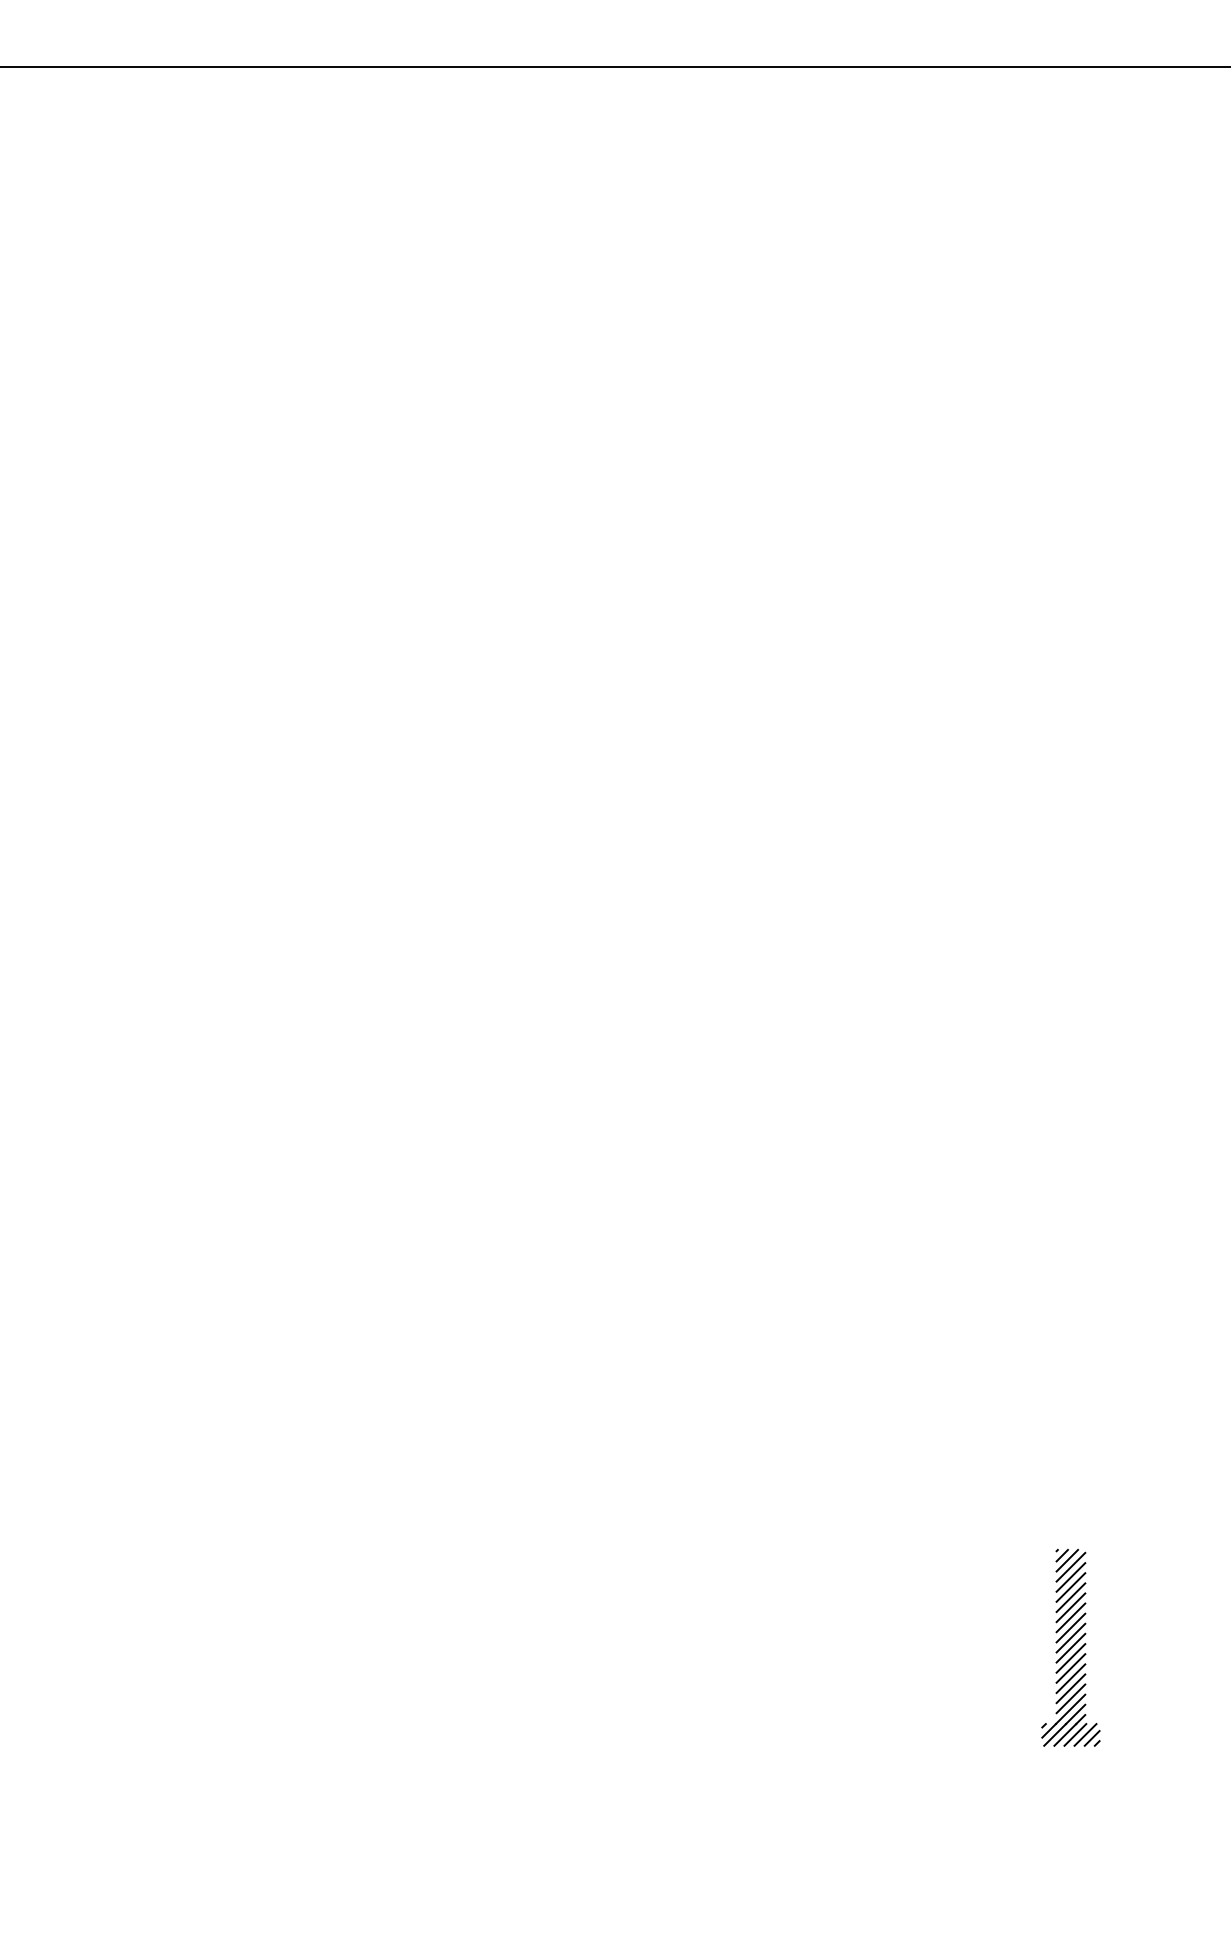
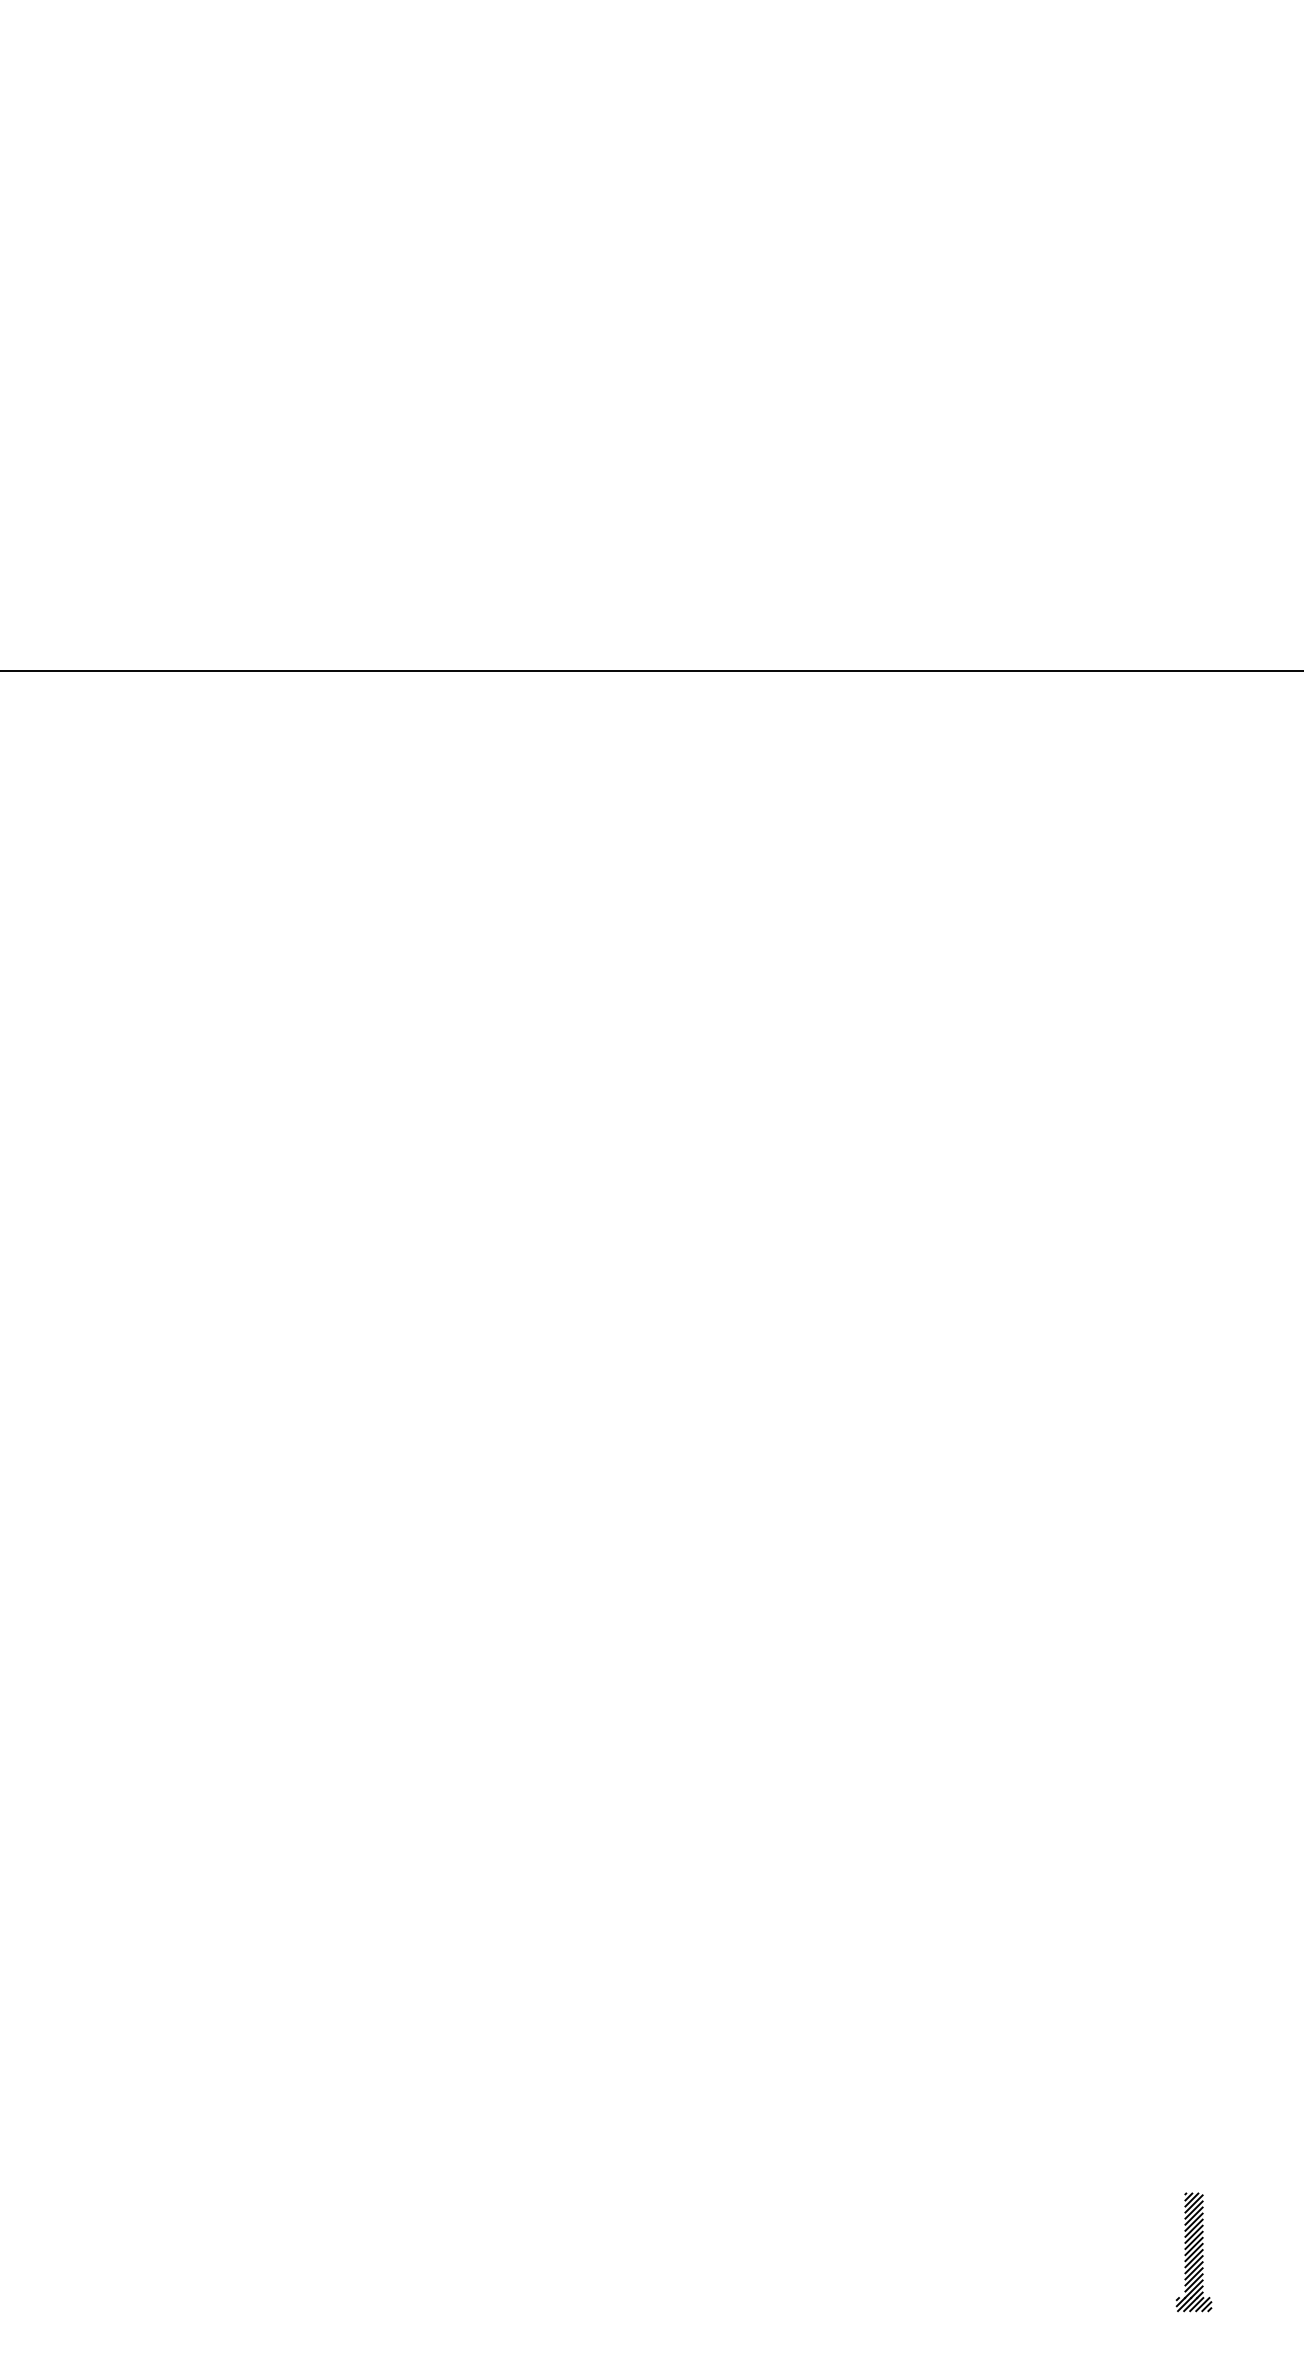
part: (1070, 1648) -> (1193, 2252), size x0.6

